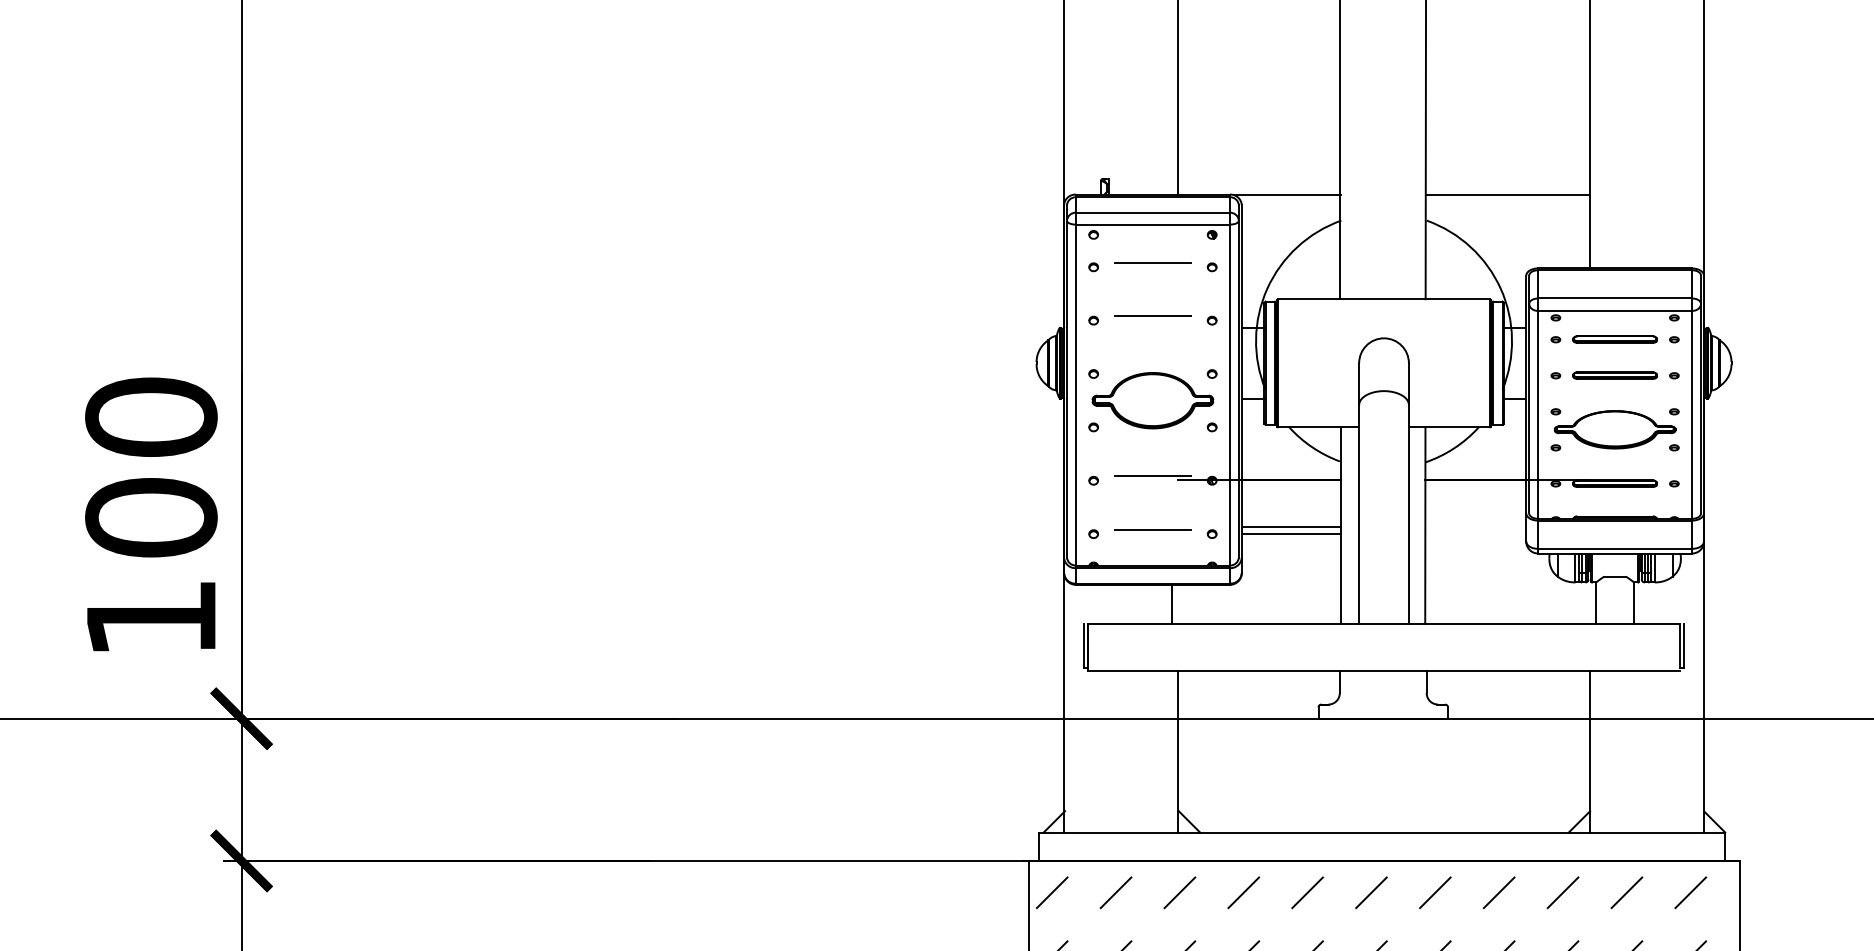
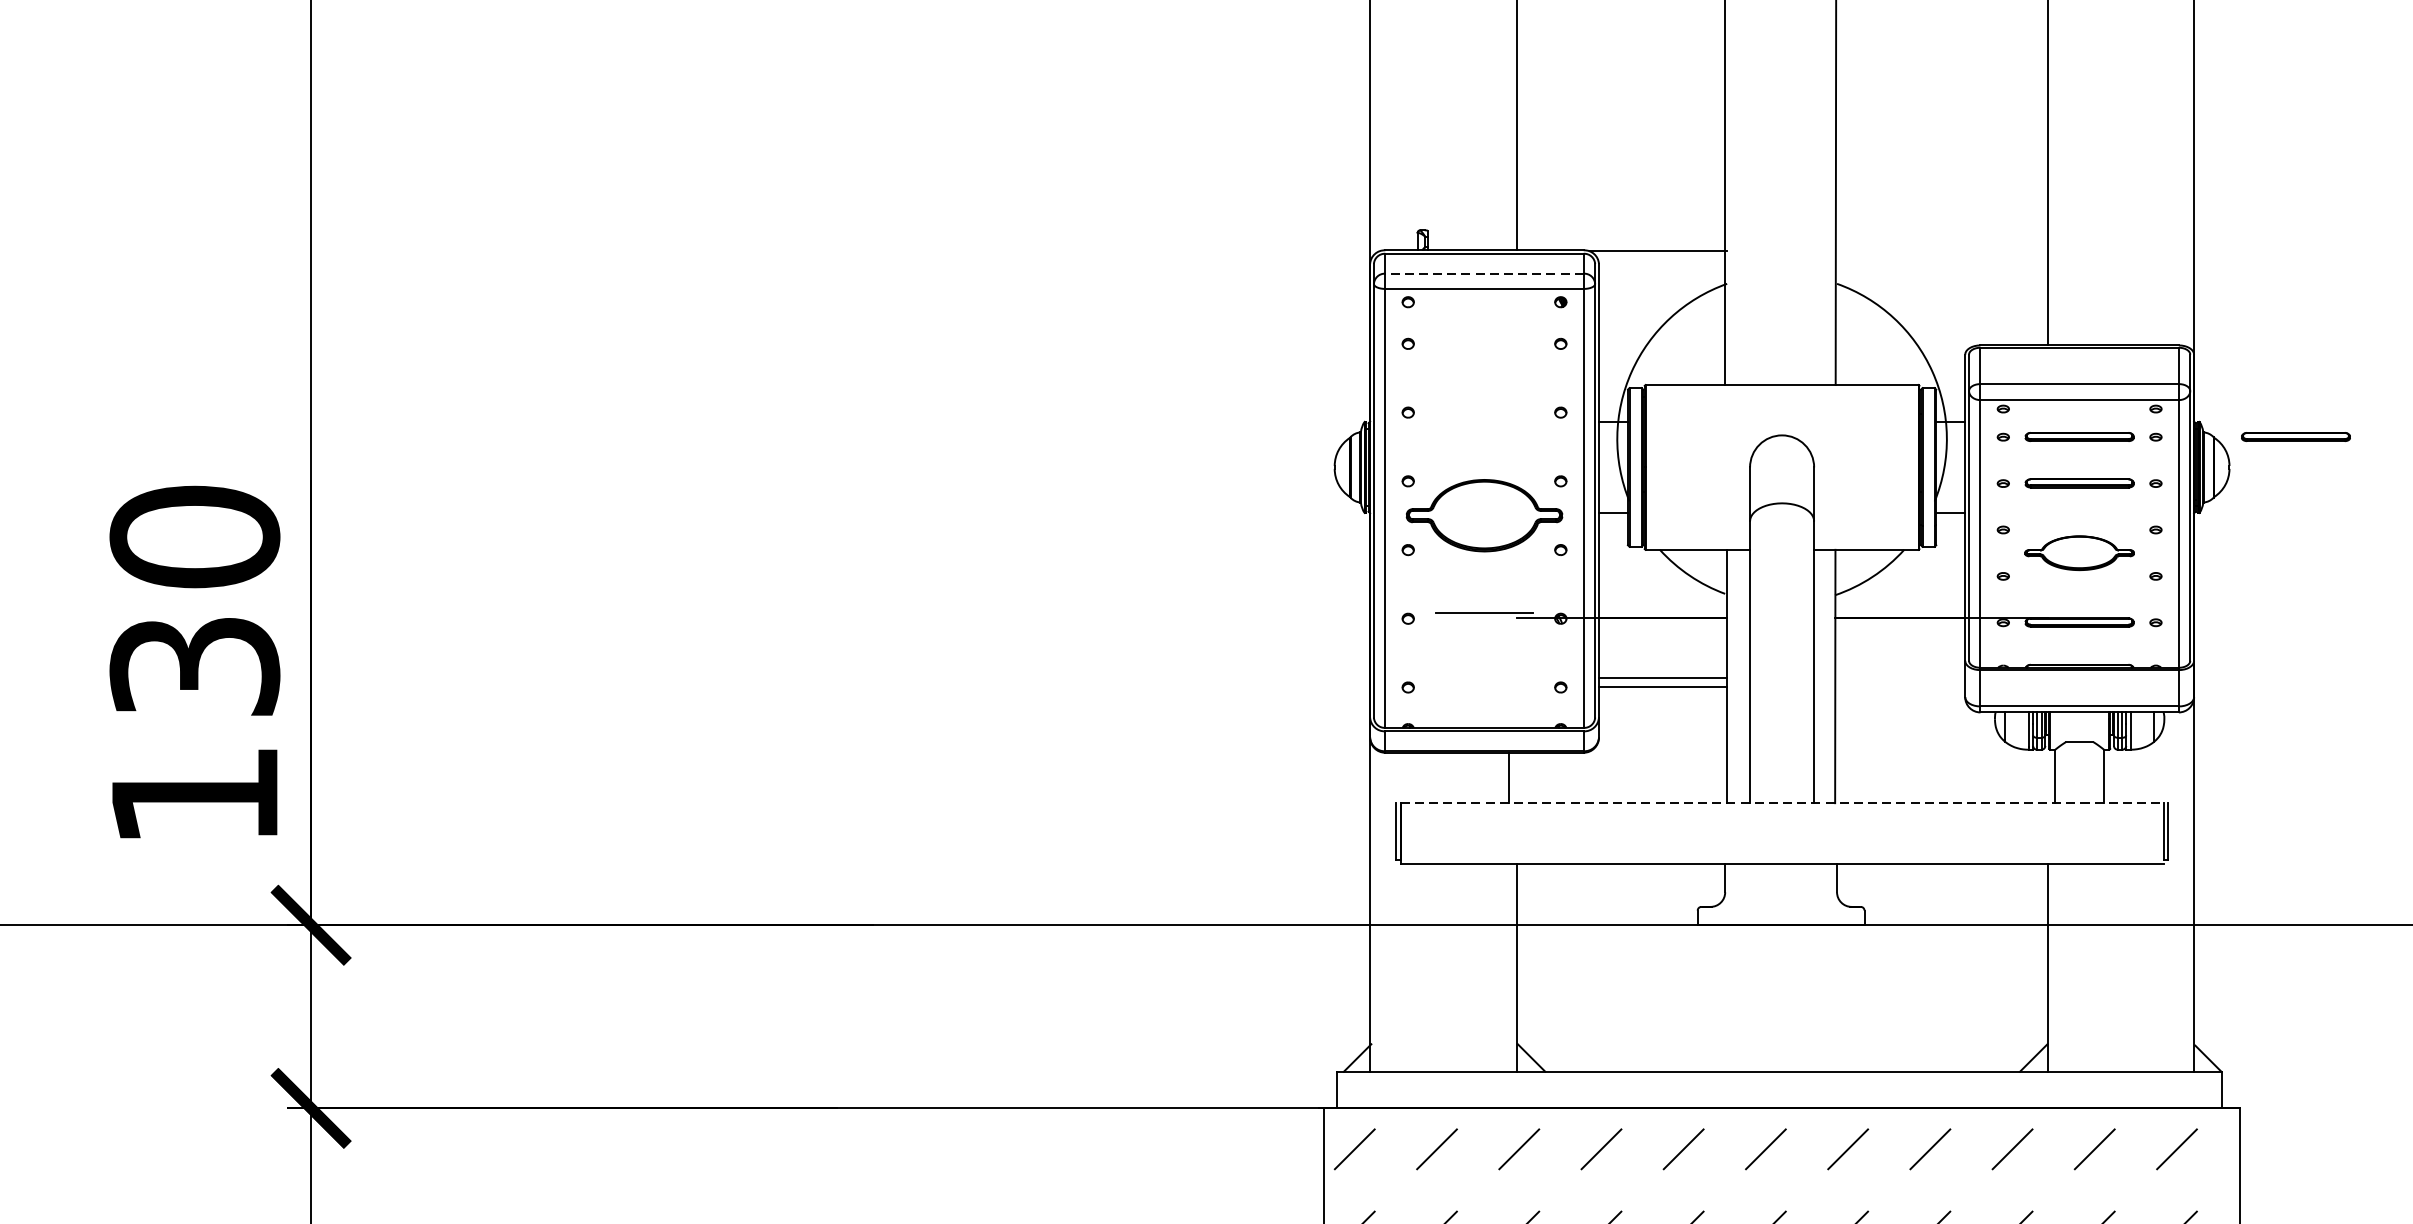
line: (1508, 195) -> (1942, 251), removed
line: (1152, 212) -> (1483, 273), solid -> dashed
line: (1152, 262) -> (1483, 337), removed
line: (1152, 316) -> (1483, 407), removed
part: (1782, 339) -> (2295, 436), added
part: (1614, 429) -> (2078, 552), size x0.7
text: (151, 517) -> (195, 666), 100 -> 130
line: (1152, 529) -> (1483, 681), removed
line: (1384, 623) -> (1782, 802), solid -> dashed

